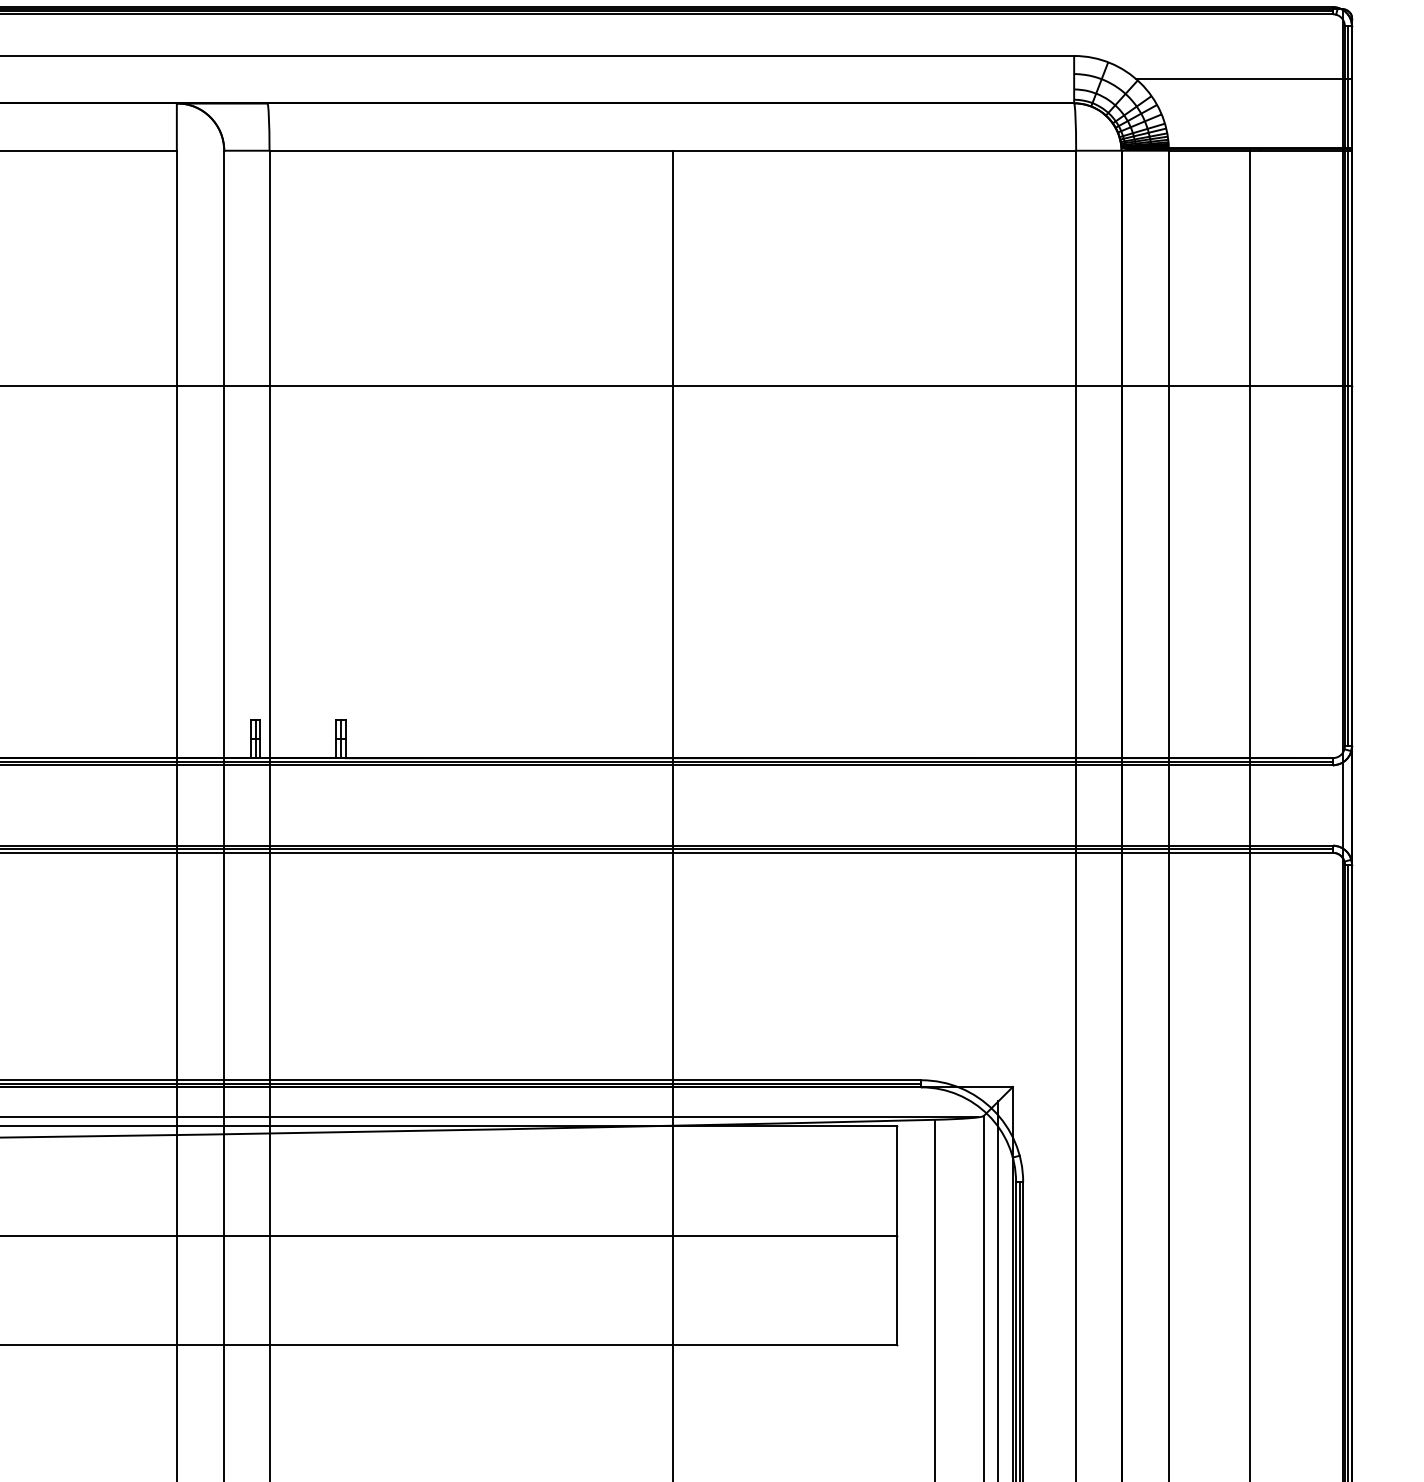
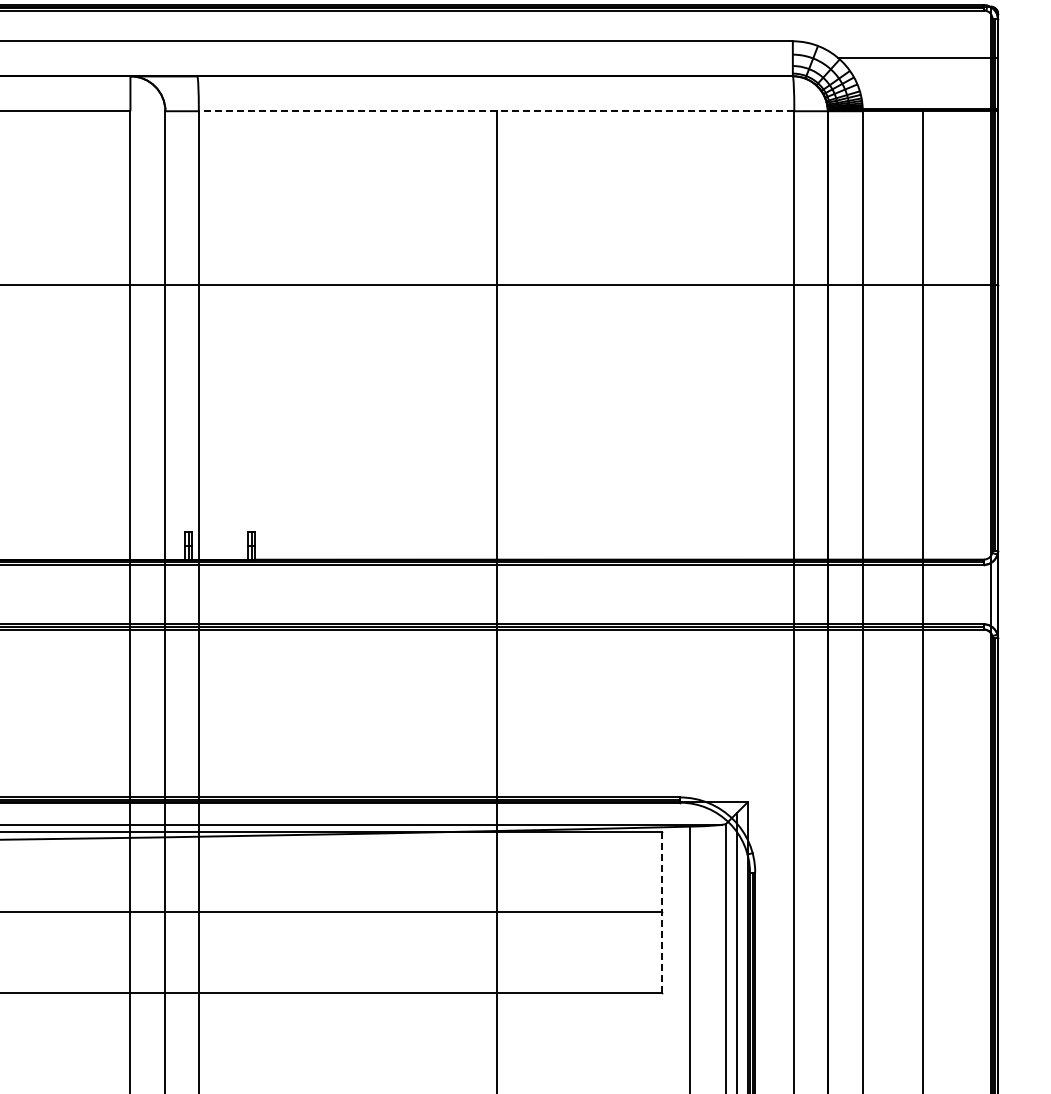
line: (672, 151) -> (496, 111), solid -> dashed
line: (897, 1236) -> (662, 912), solid -> dashed

